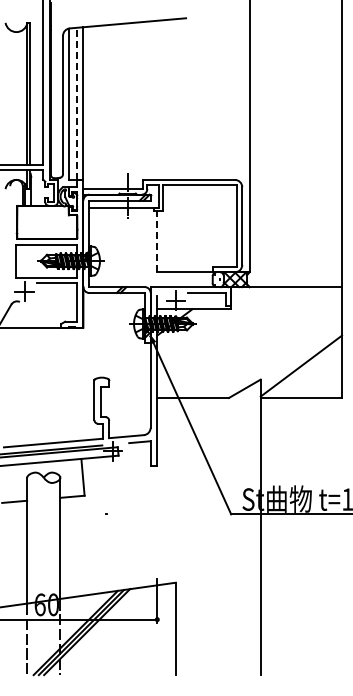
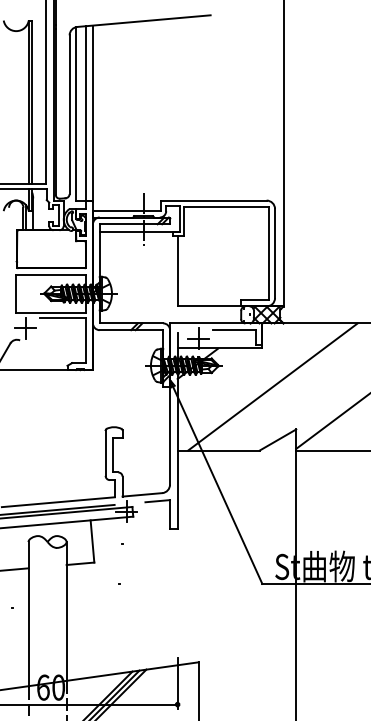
line: (77, 103) -> (86, 112), dashed -> solid
line: (157, 241) -> (177, 271), dashed -> solid
line: (240, 342) -> (273, 386), added

